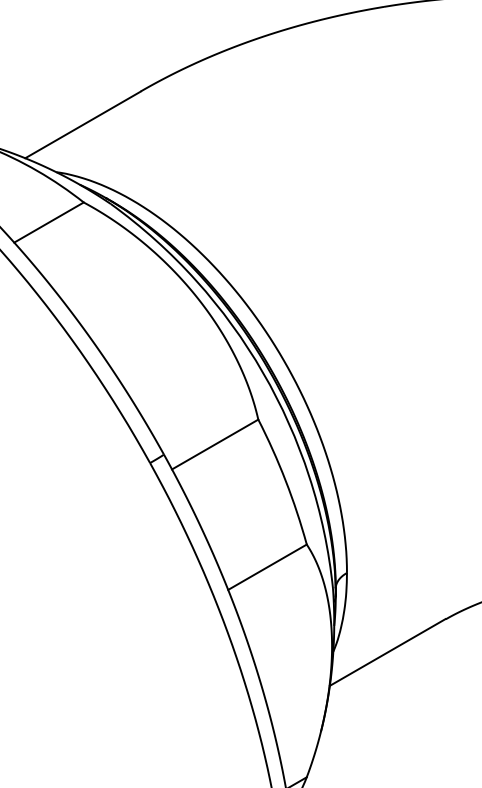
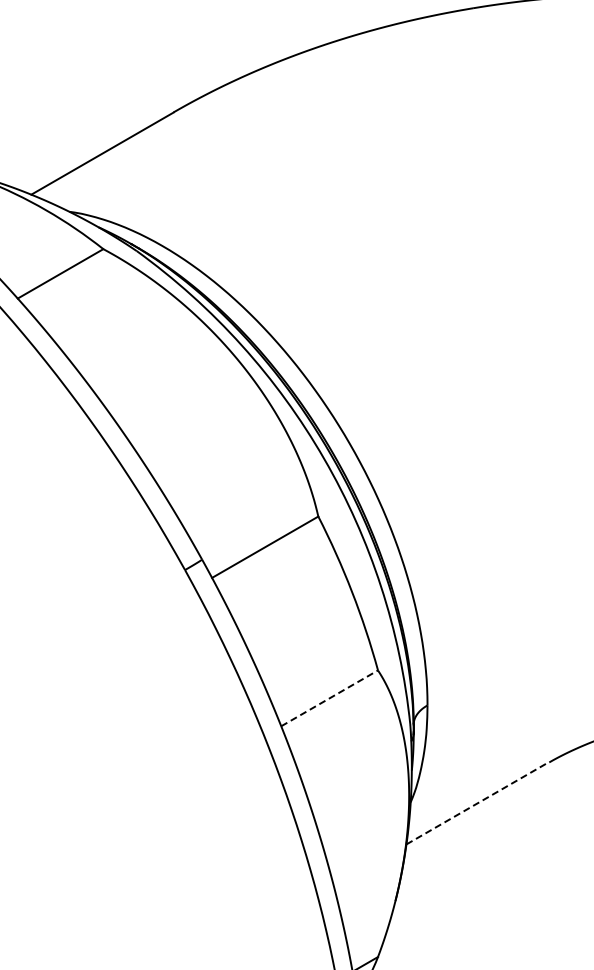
line: (267, 567) -> (329, 698), solid -> dashed
line: (388, 652) -> (478, 803), solid -> dashed

